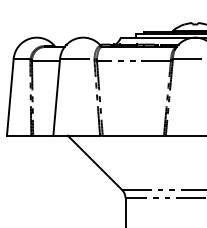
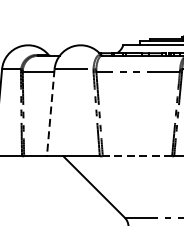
line: (56, 97) -> (50, 113), solid -> dashed
line: (133, 135) -> (137, 156), solid -> dashed

